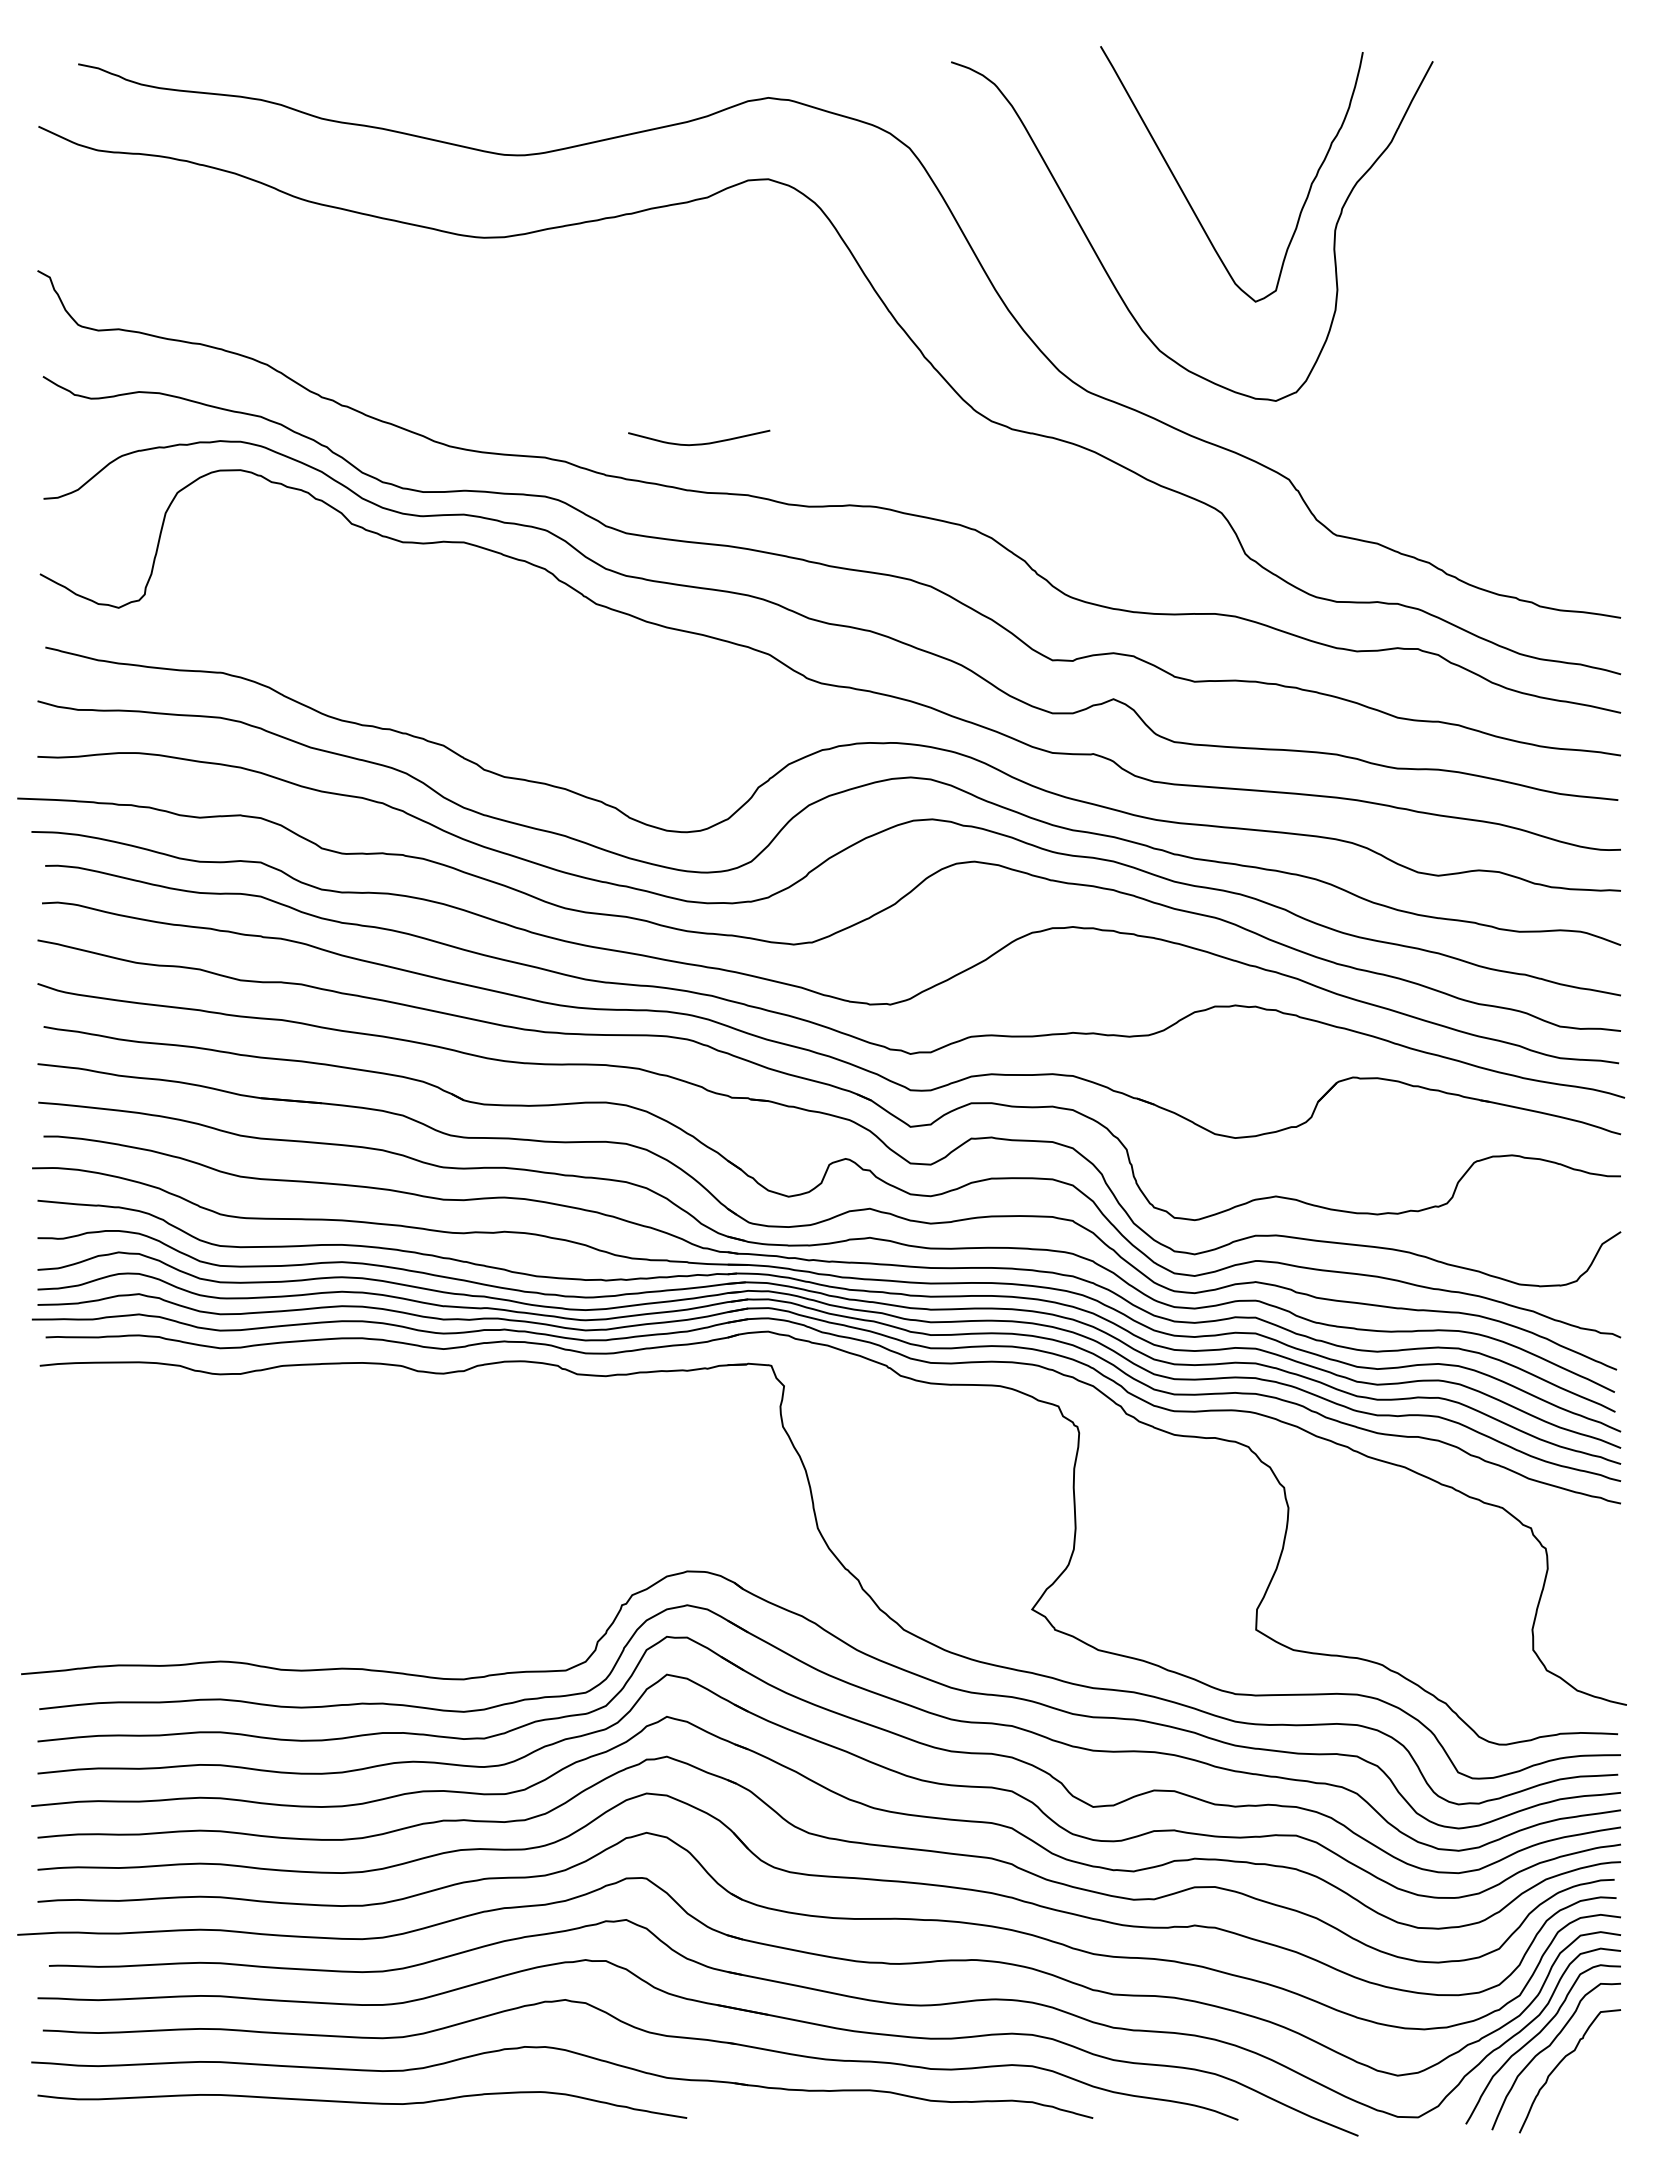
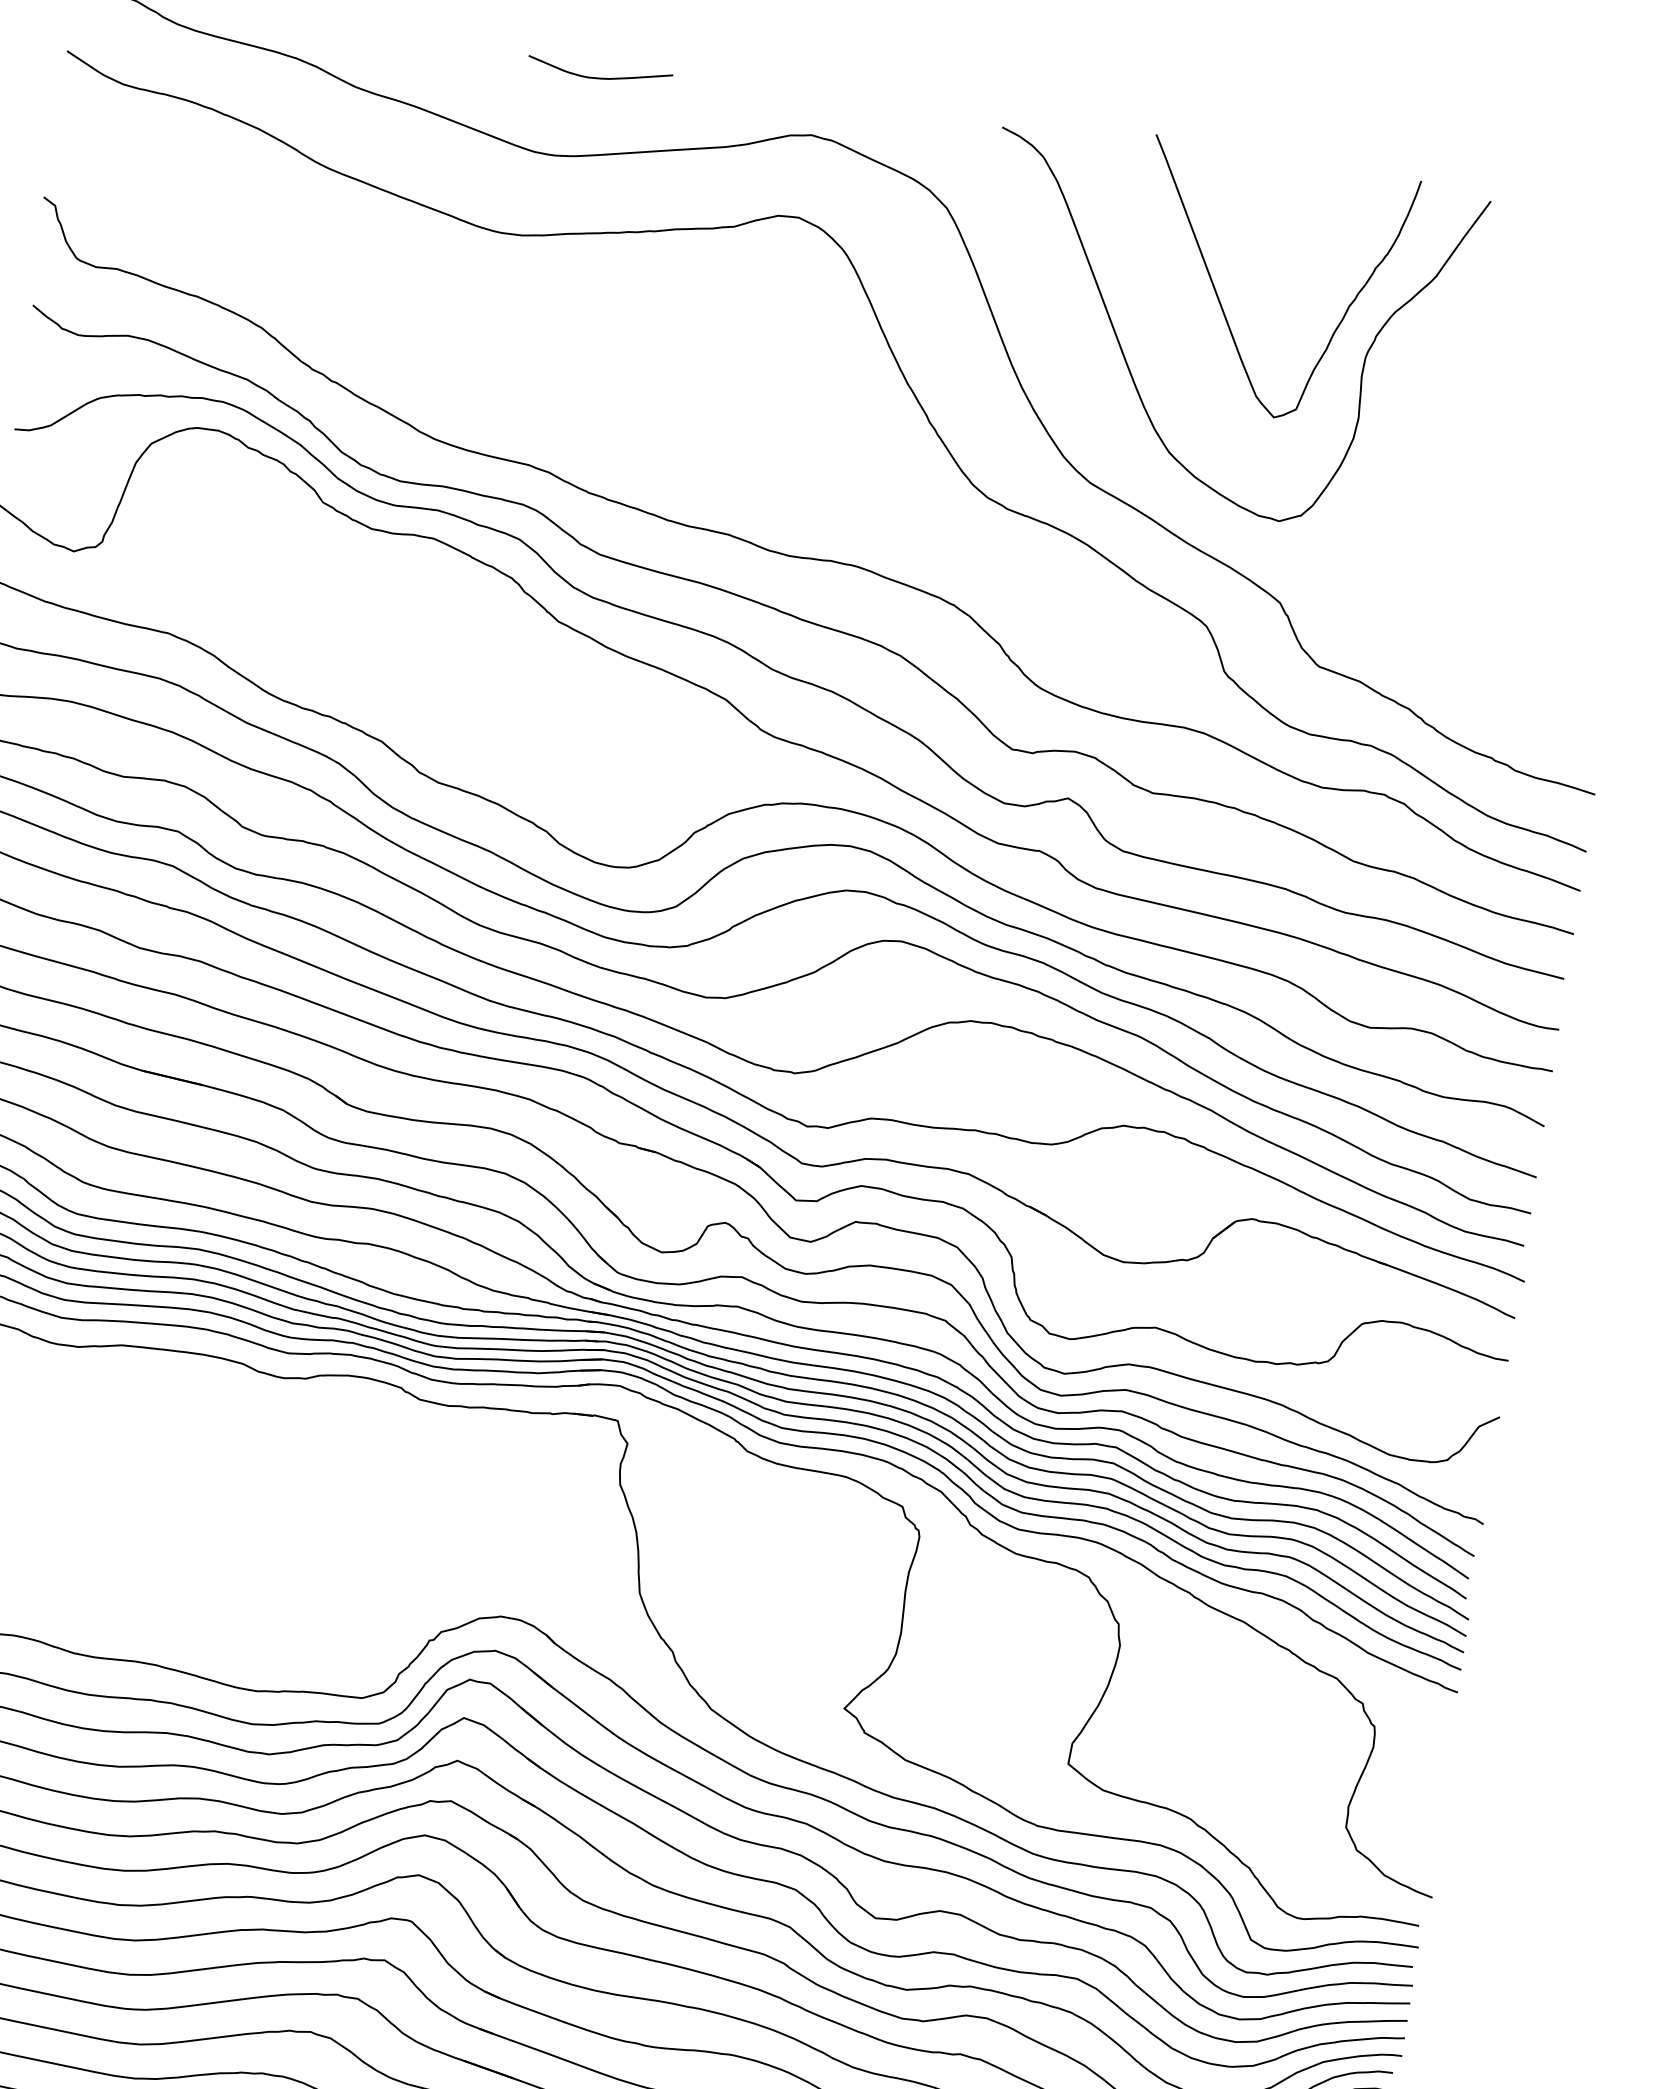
curve: (699, 443) -> (599, 77), moved

